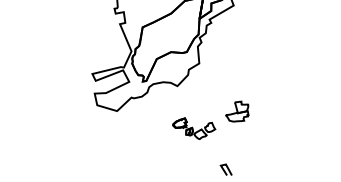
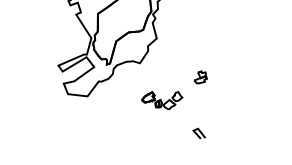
part: (237, 111) -> (200, 77), size x0.6

